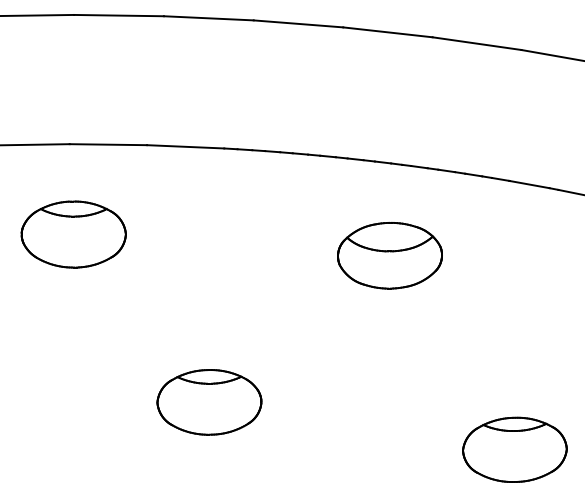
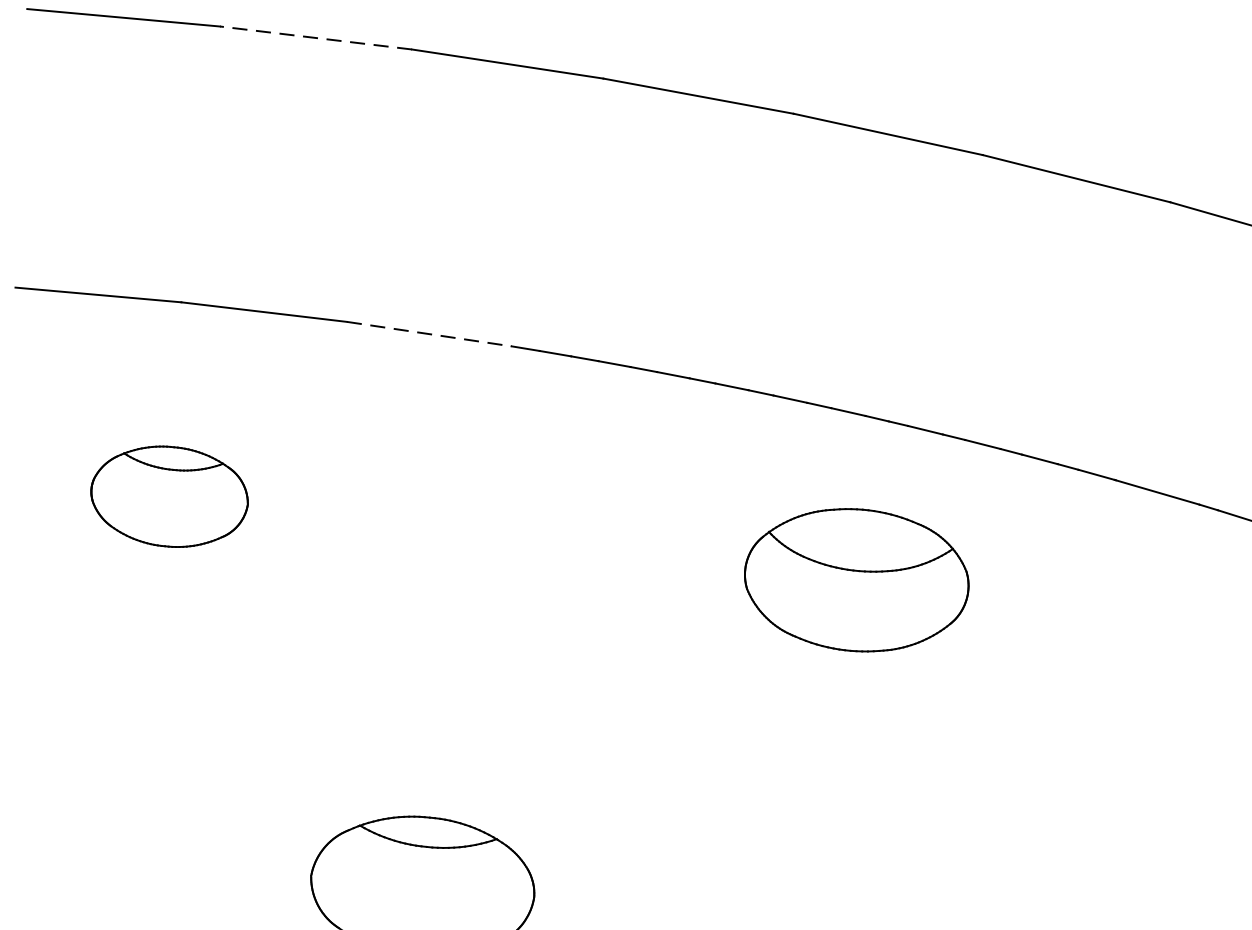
line: (119, 15) -> (317, 37), solid -> dashed
line: (185, 146) -> (428, 333), solid -> dashed
part: (73, 234) -> (169, 496), size x0.7
part: (389, 255) -> (855, 579), moved

